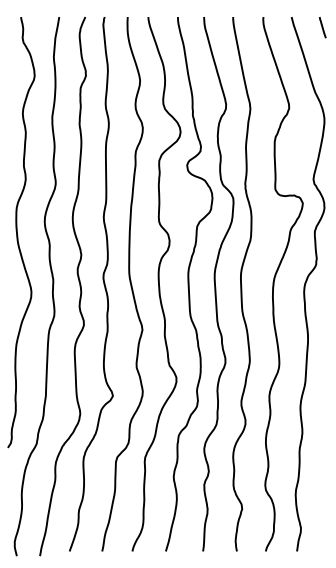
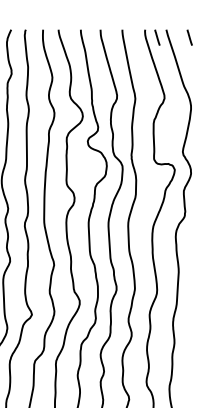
line: (279, 27) -> (157, 37), added

